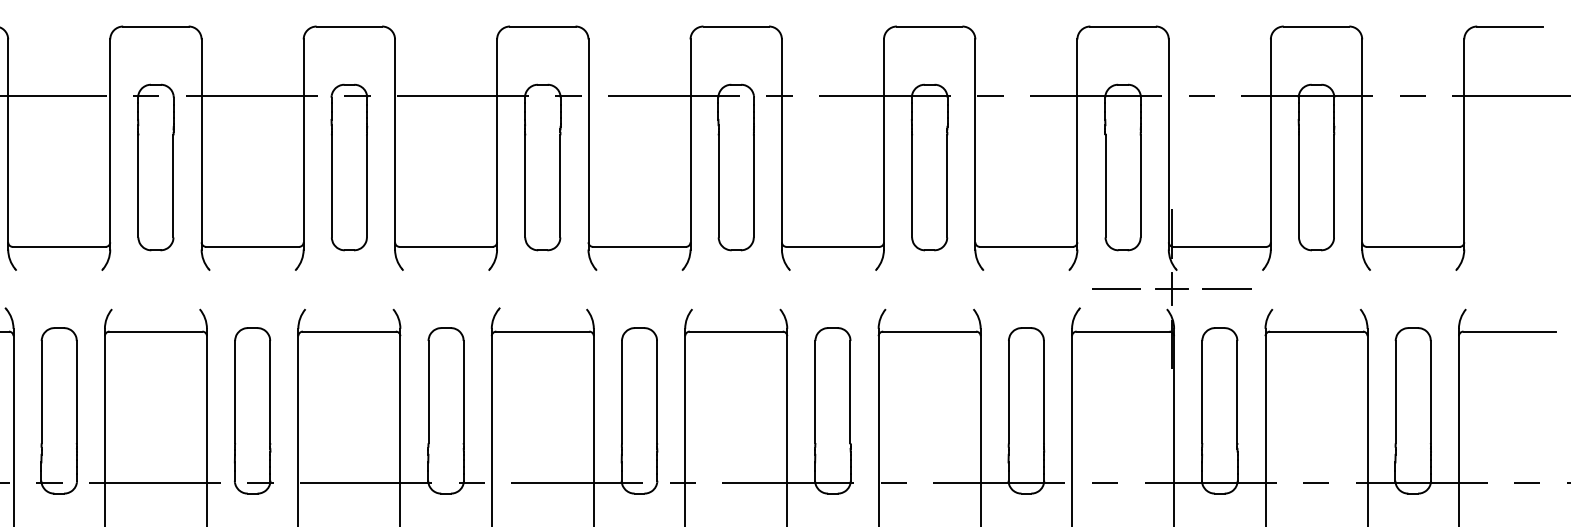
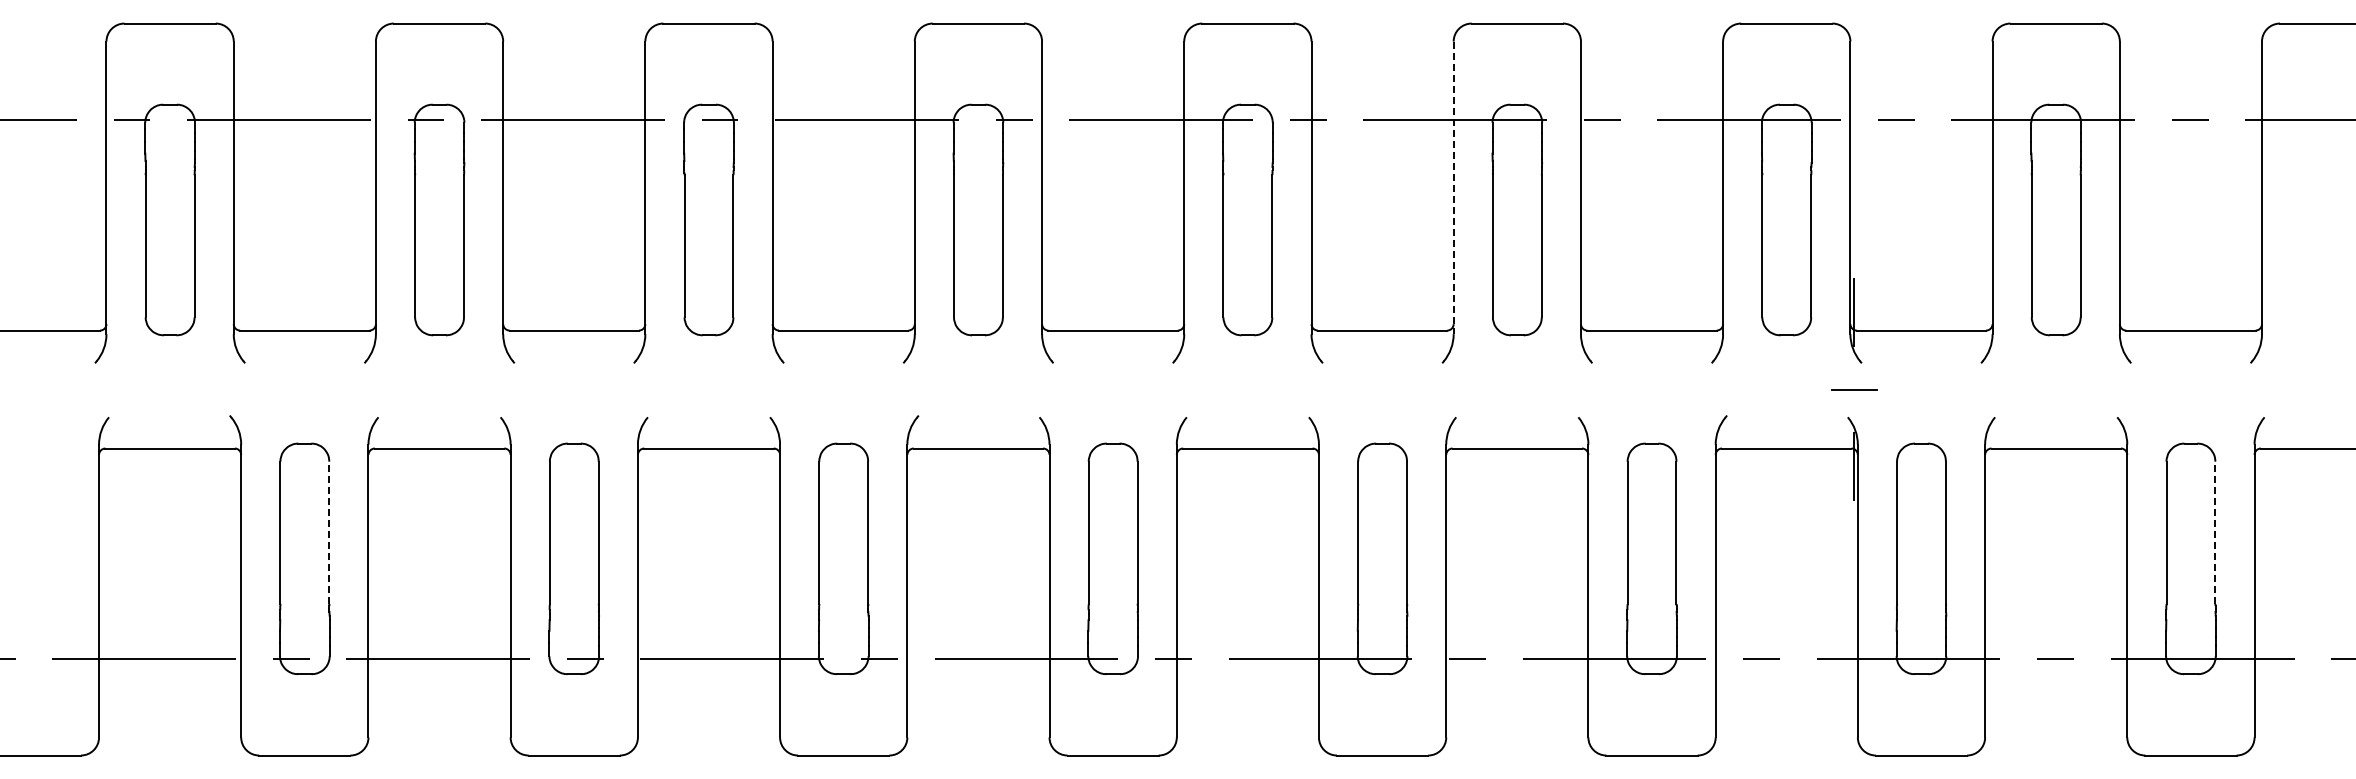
line: (883, 144) -> (1453, 188), solid -> dashed
line: (1115, 289) -> (1776, 389), removed
line: (1171, 289) -> (1854, 389), removed
line: (1227, 289) -> (1931, 389), removed
line: (76, 391) -> (329, 532), solid -> dashed
line: (1430, 391) -> (2215, 532), solid -> dashed

